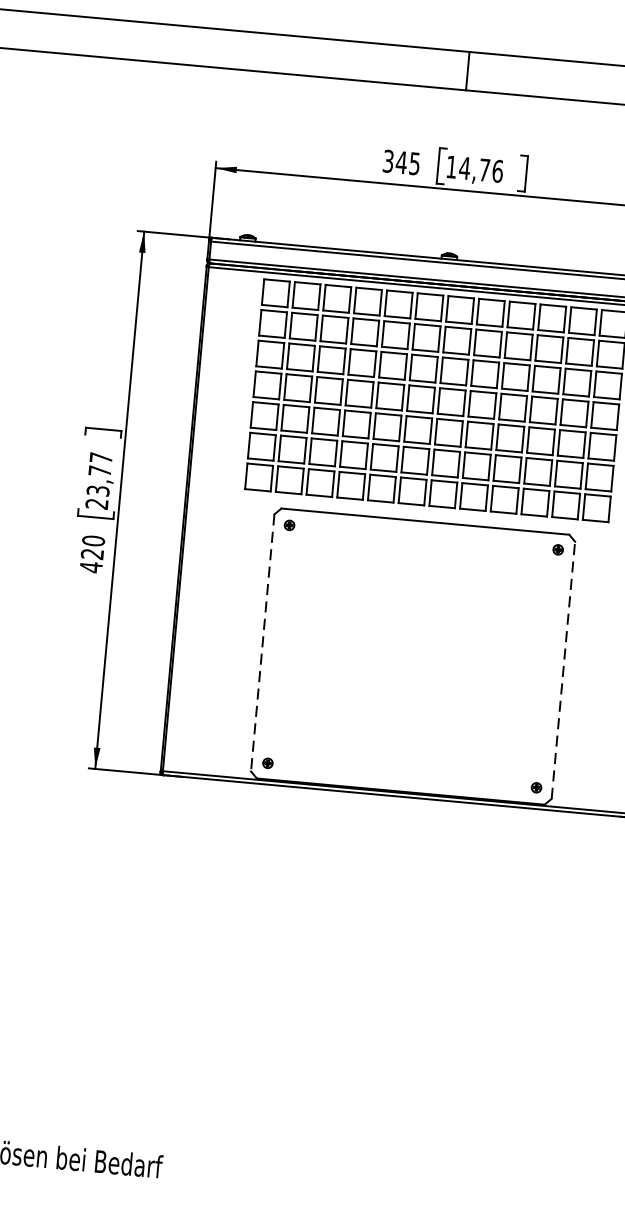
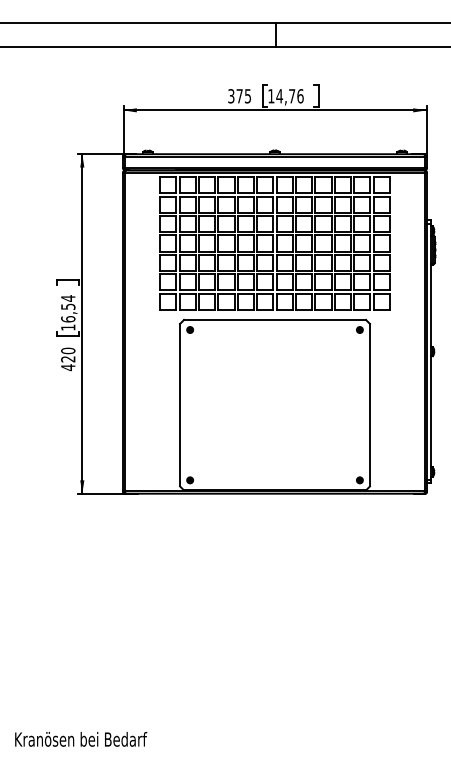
text: (401, 162) -> (239, 96), 345 -> 375
text: (99, 480) -> (68, 312), 23,77 -> 16,54
line: (263, 643) -> (180, 405), dashed -> solid
line: (564, 669) -> (370, 404), dashed -> solid

